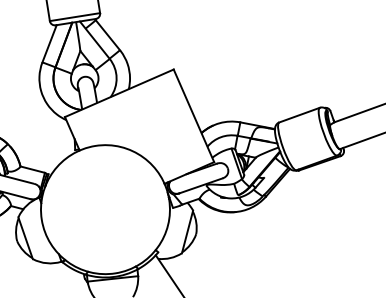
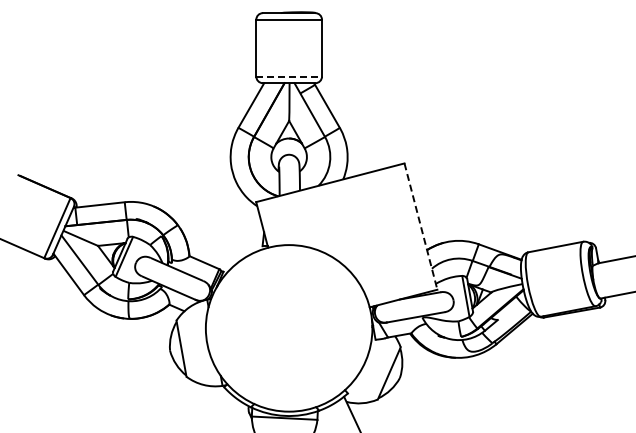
line: (75, 16) -> (289, 76), solid -> dashed
line: (194, 116) -> (421, 227), solid -> dashed

